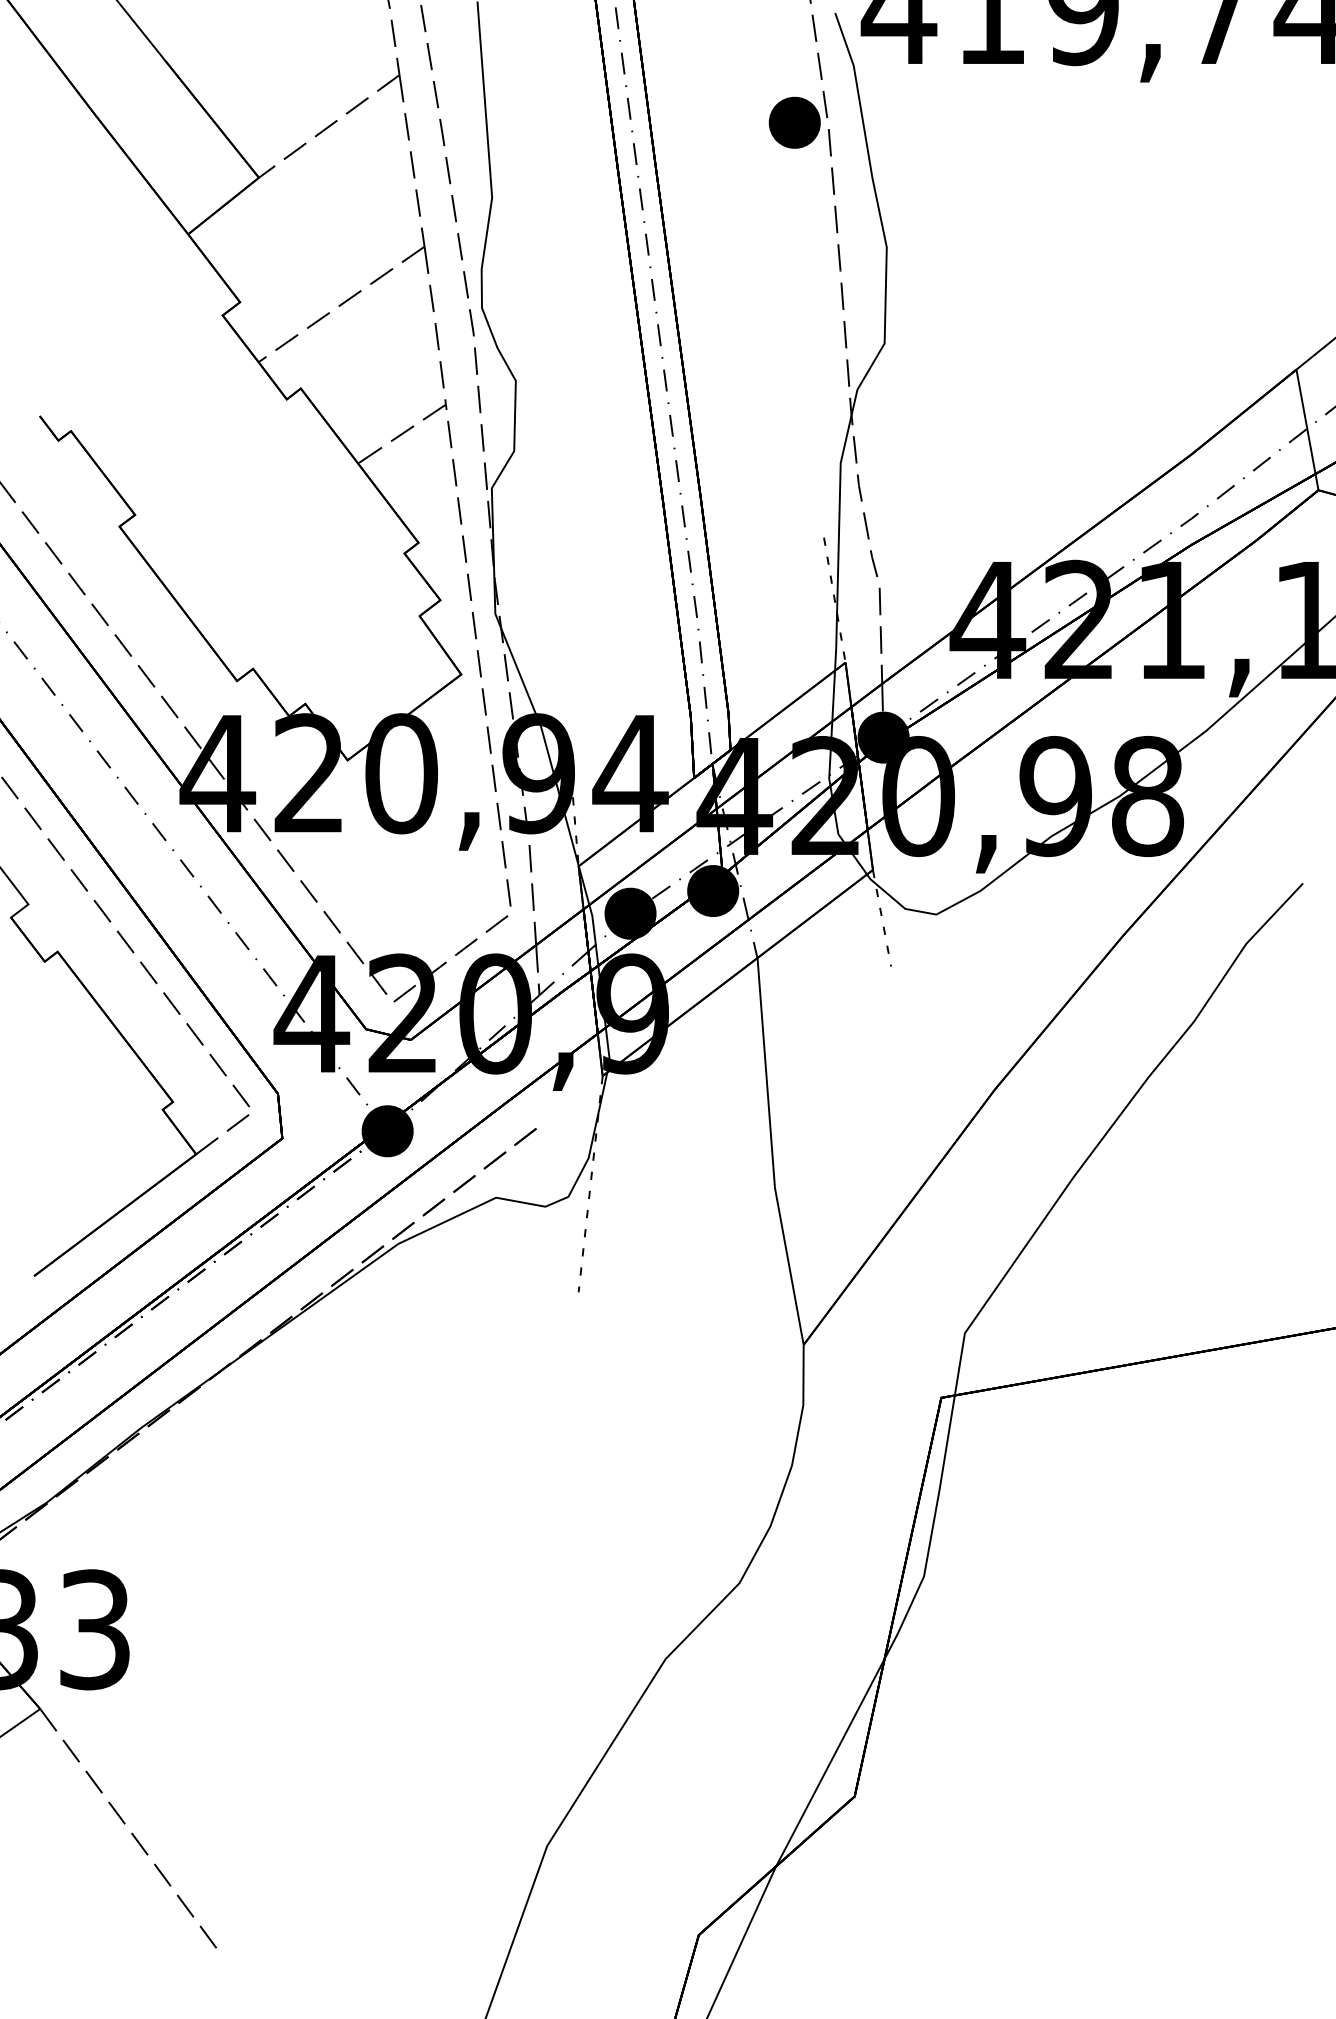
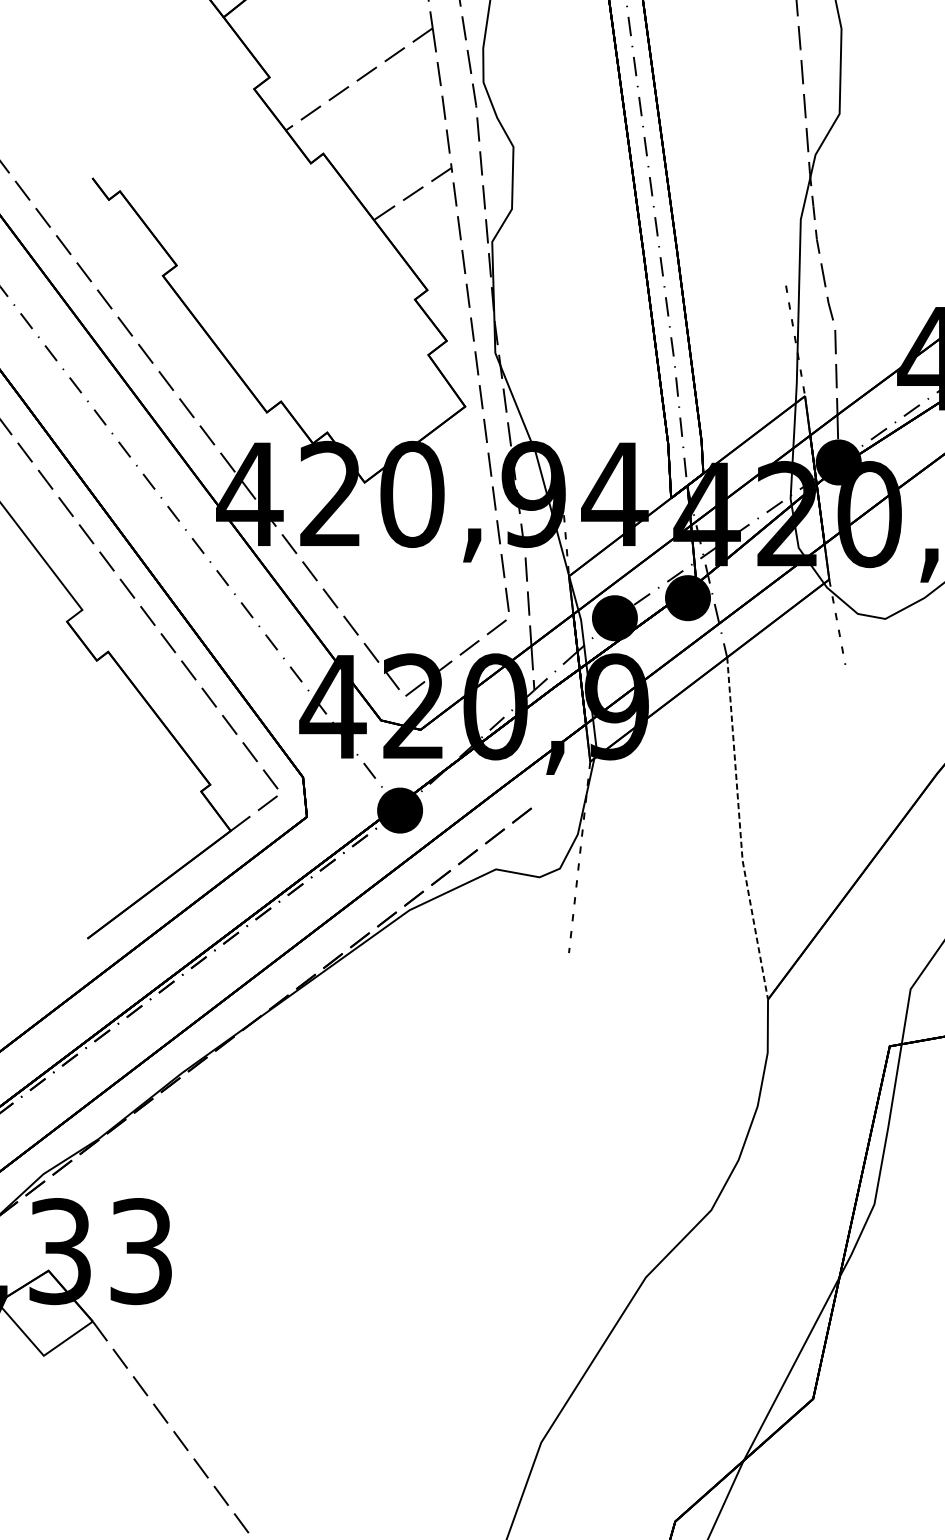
line: (772, 1152) -> (740, 829), solid -> dashed

